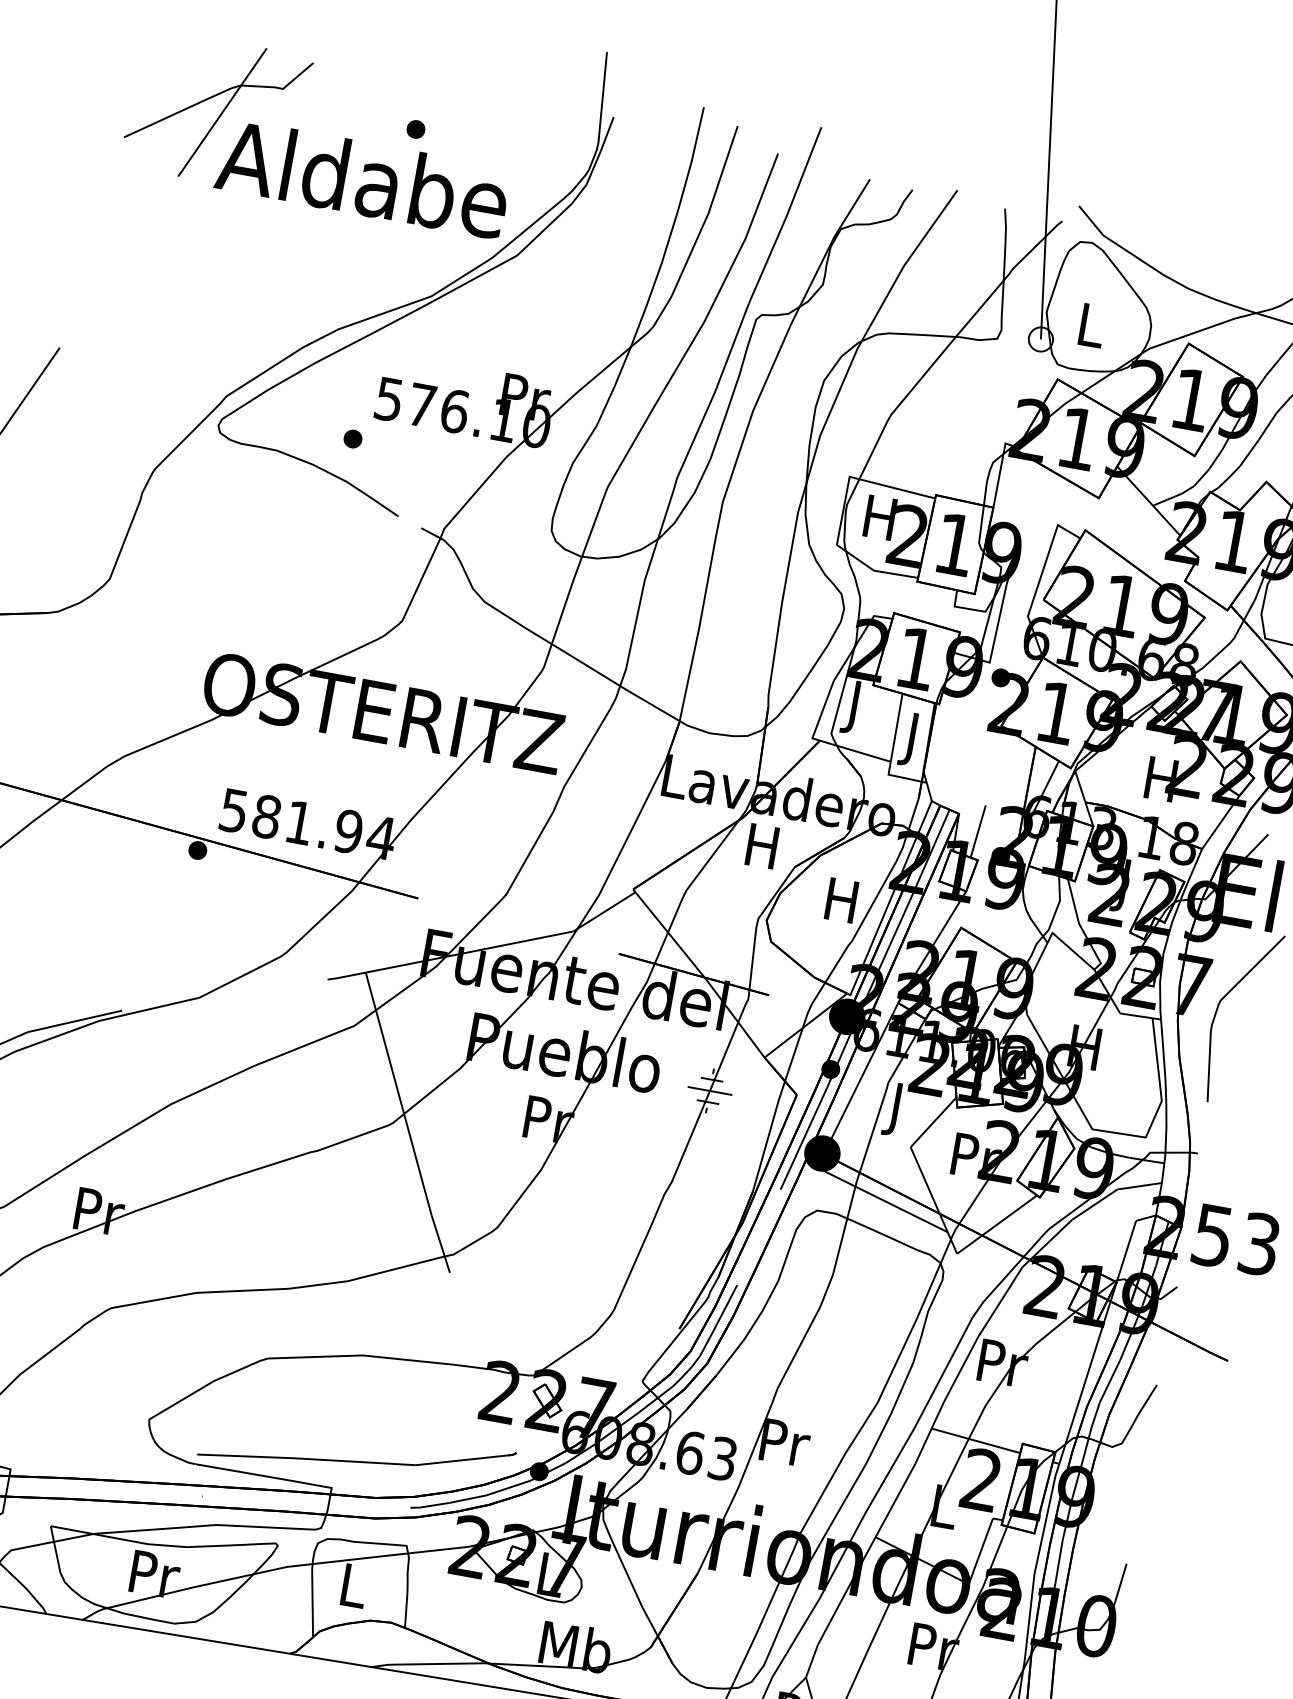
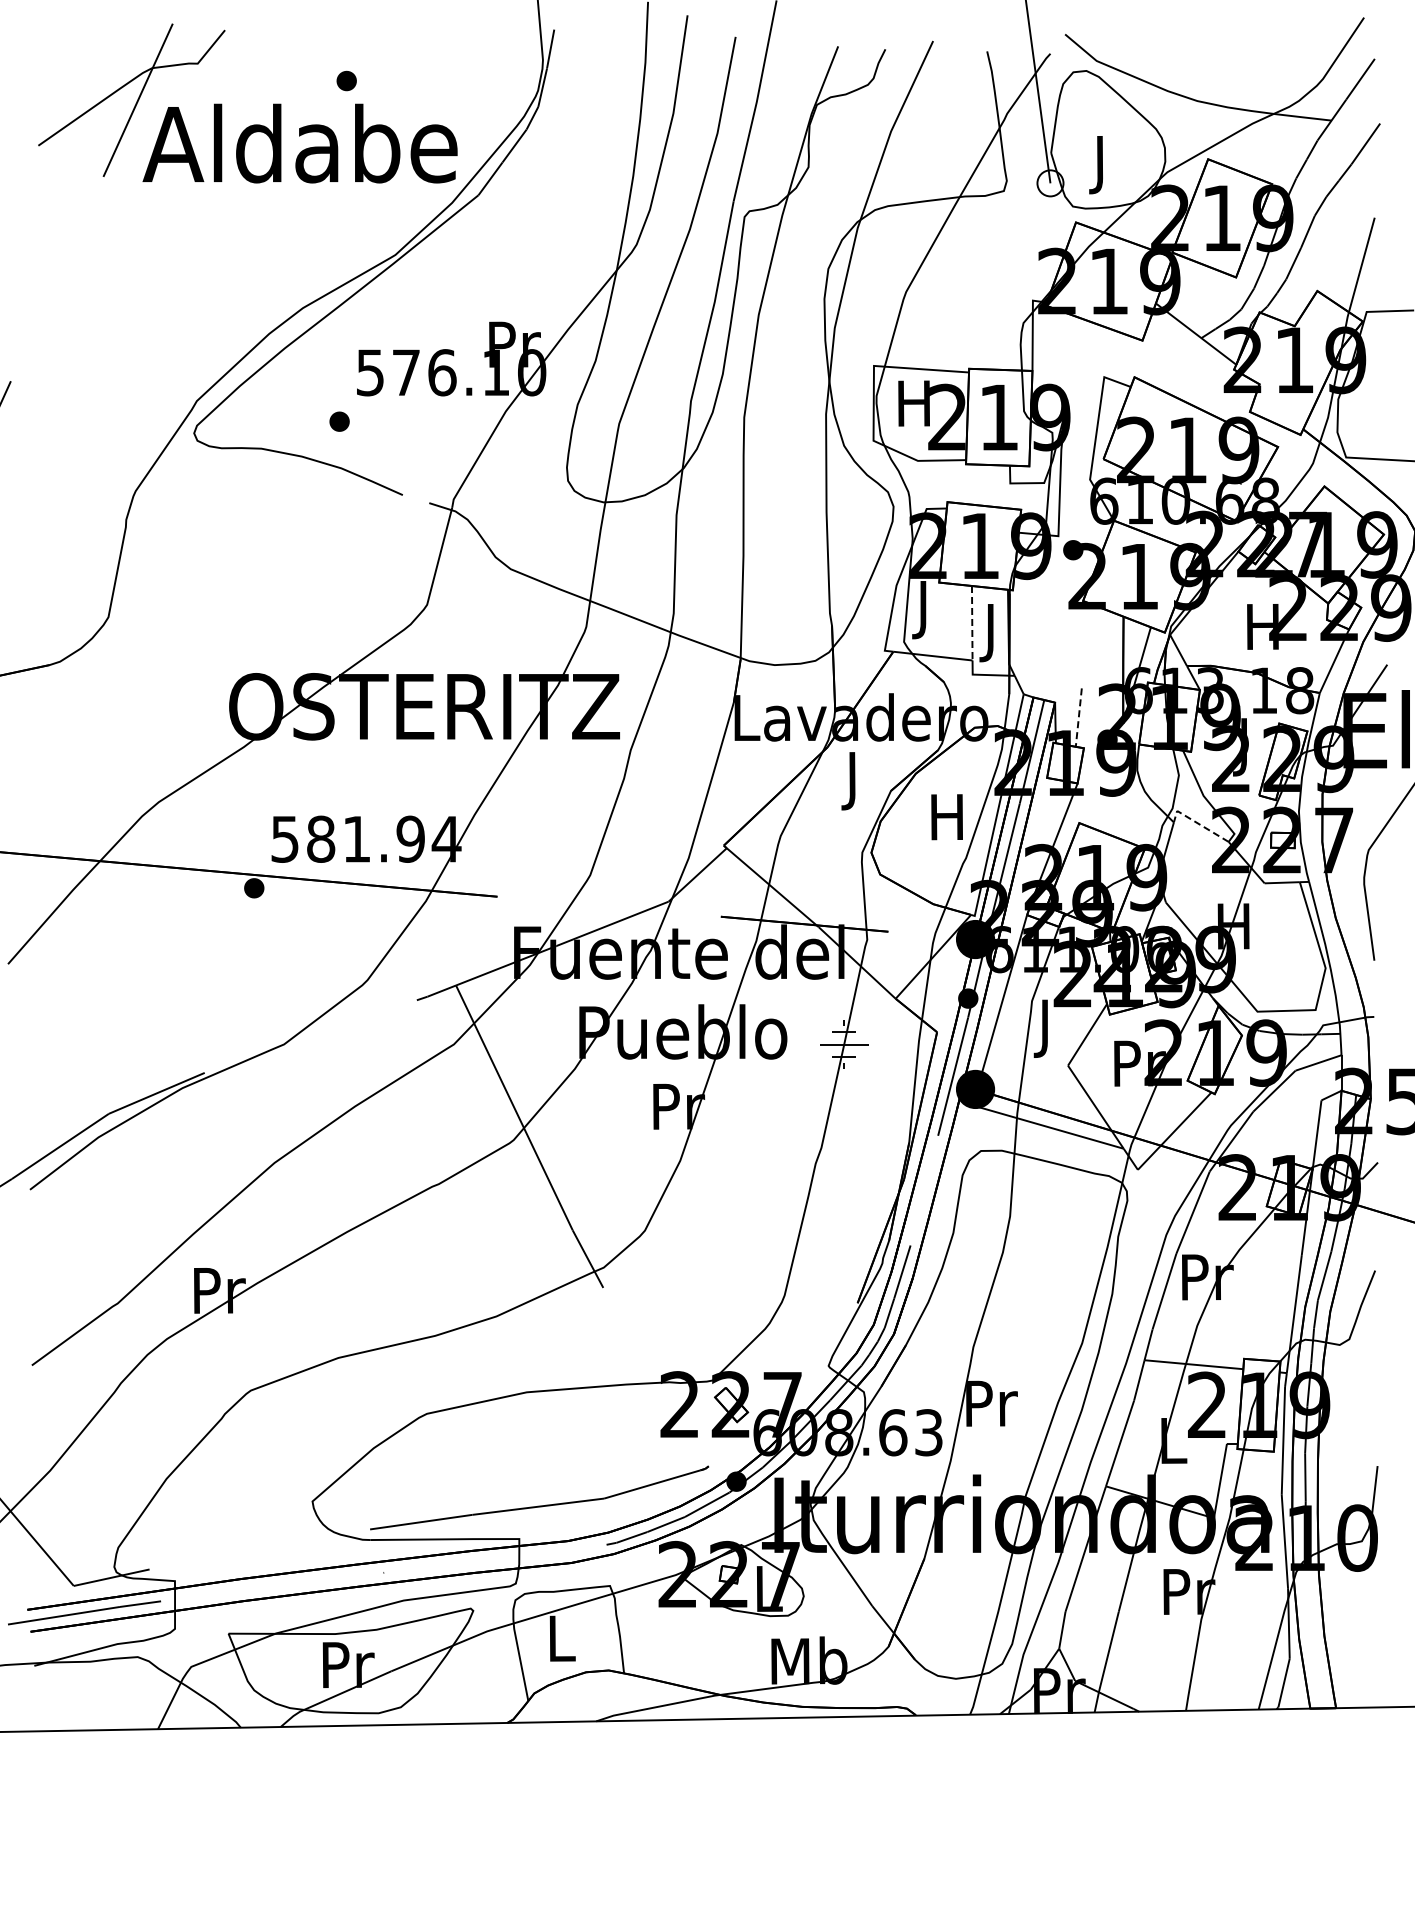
text: (1091, 331) -> (1102, 165), L -> J
line: (896, 728) -> (972, 623), solid -> dashed
line: (977, 832) -> (1078, 718), solid -> dashed
text: (761, 852) -> (852, 781), H -> J
line: (1068, 947) -> (1197, 823), solid -> dashed

